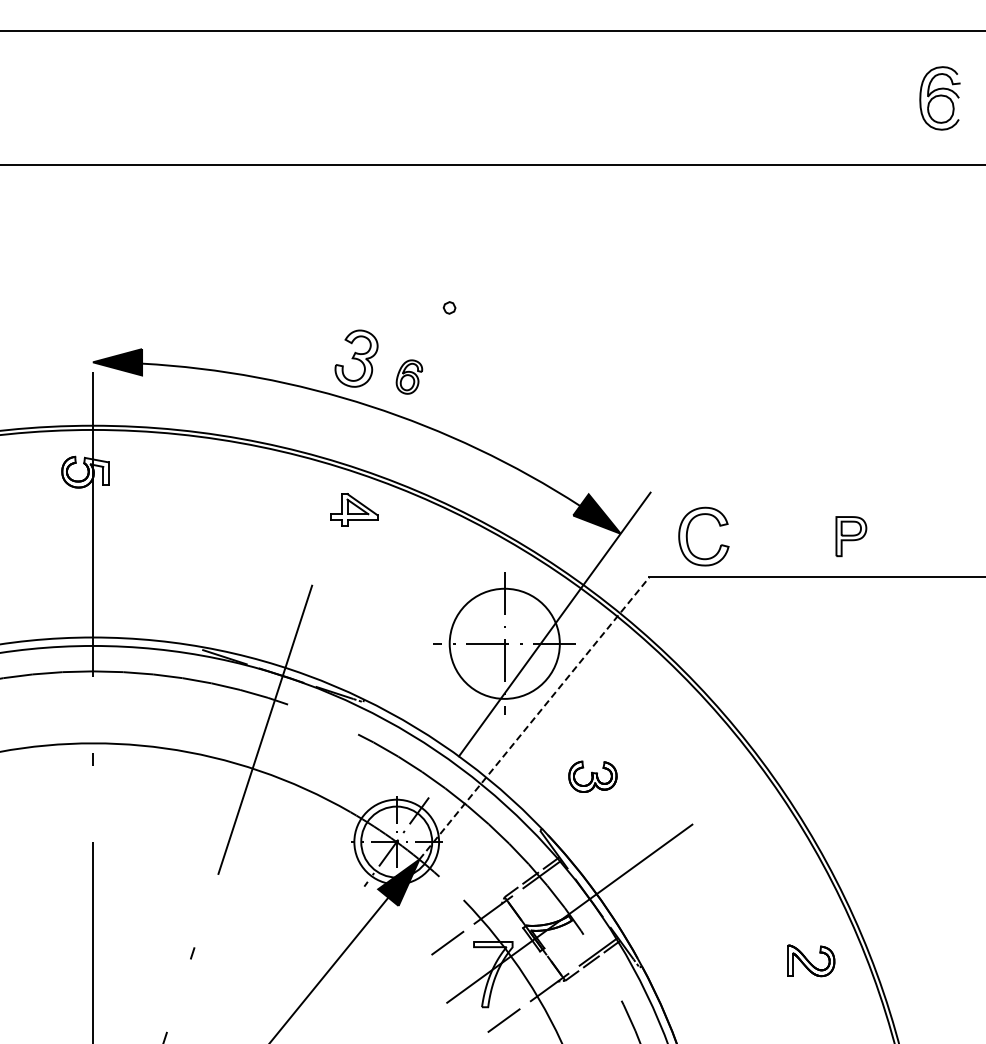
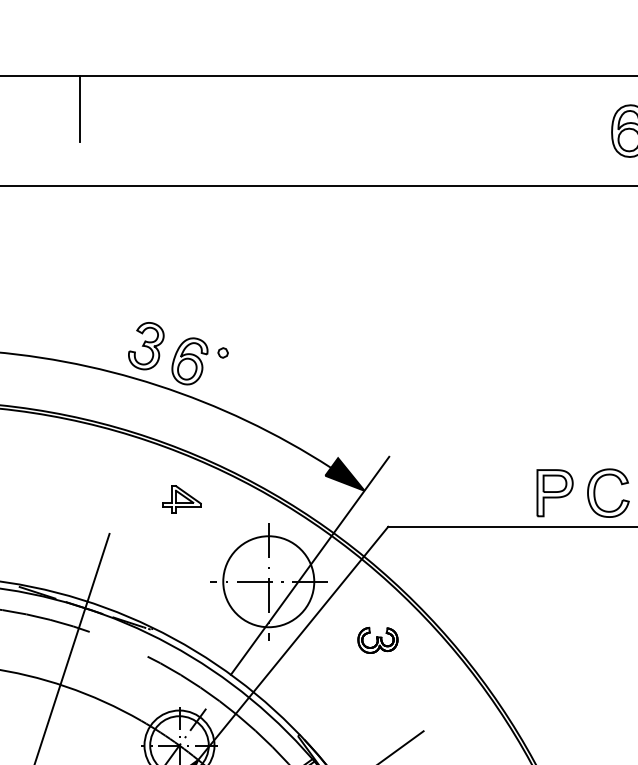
line: (276, 71) -> (80, 108), added
part: (449, 307) -> (223, 352), moved
part: (409, 376) -> (190, 360), size x1.67
part: (354, 509) -> (181, 498), moved
part: (687, 536) -> (594, 493), moved
part: (851, 536) -> (555, 493), size x1.43
line: (534, 718) -> (293, 643), dashed -> solid
part: (592, 776) -> (377, 640), moved

